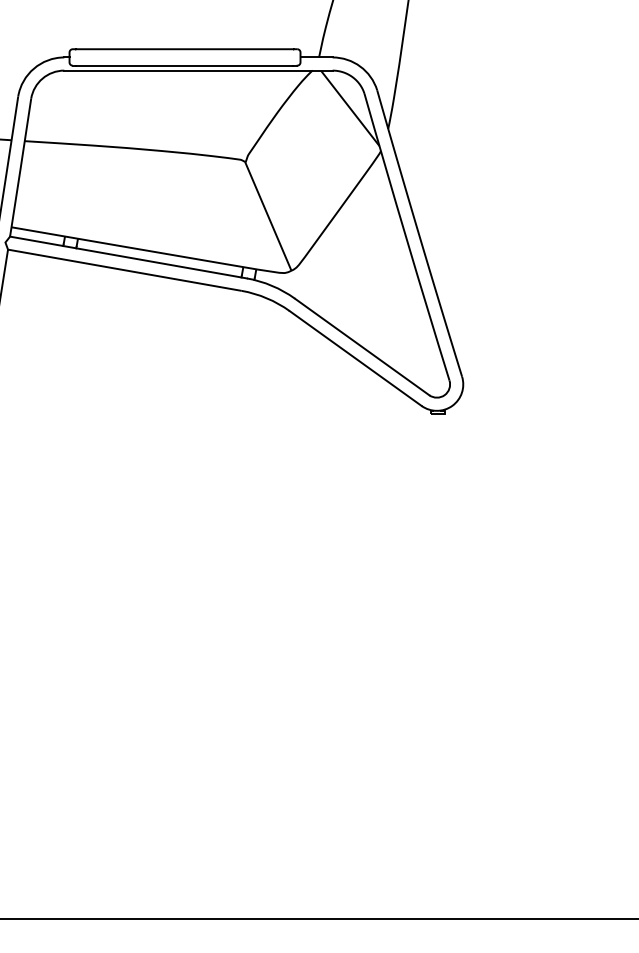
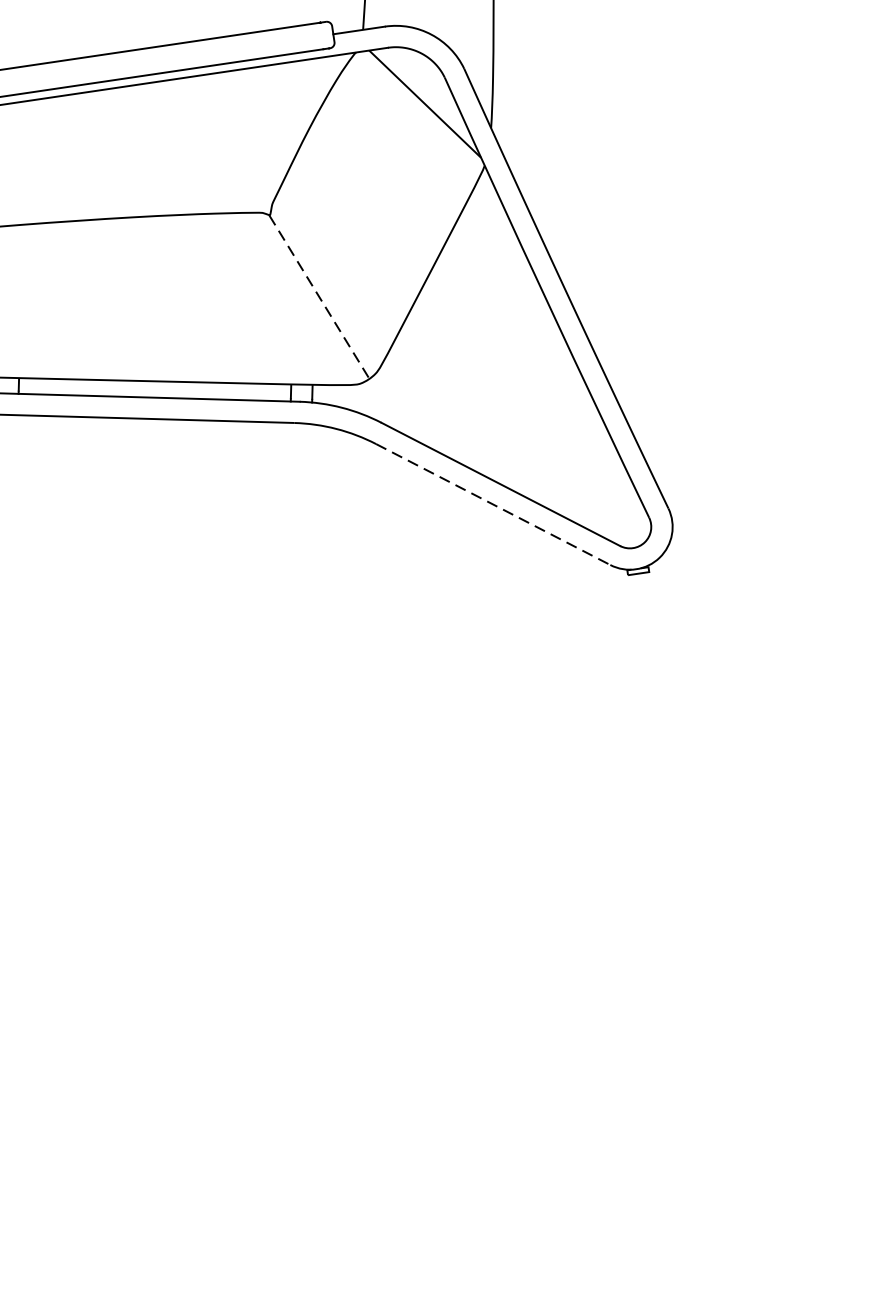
line: (268, 216) -> (319, 297), solid -> dashed
line: (356, 358) -> (494, 504), solid -> dashed

